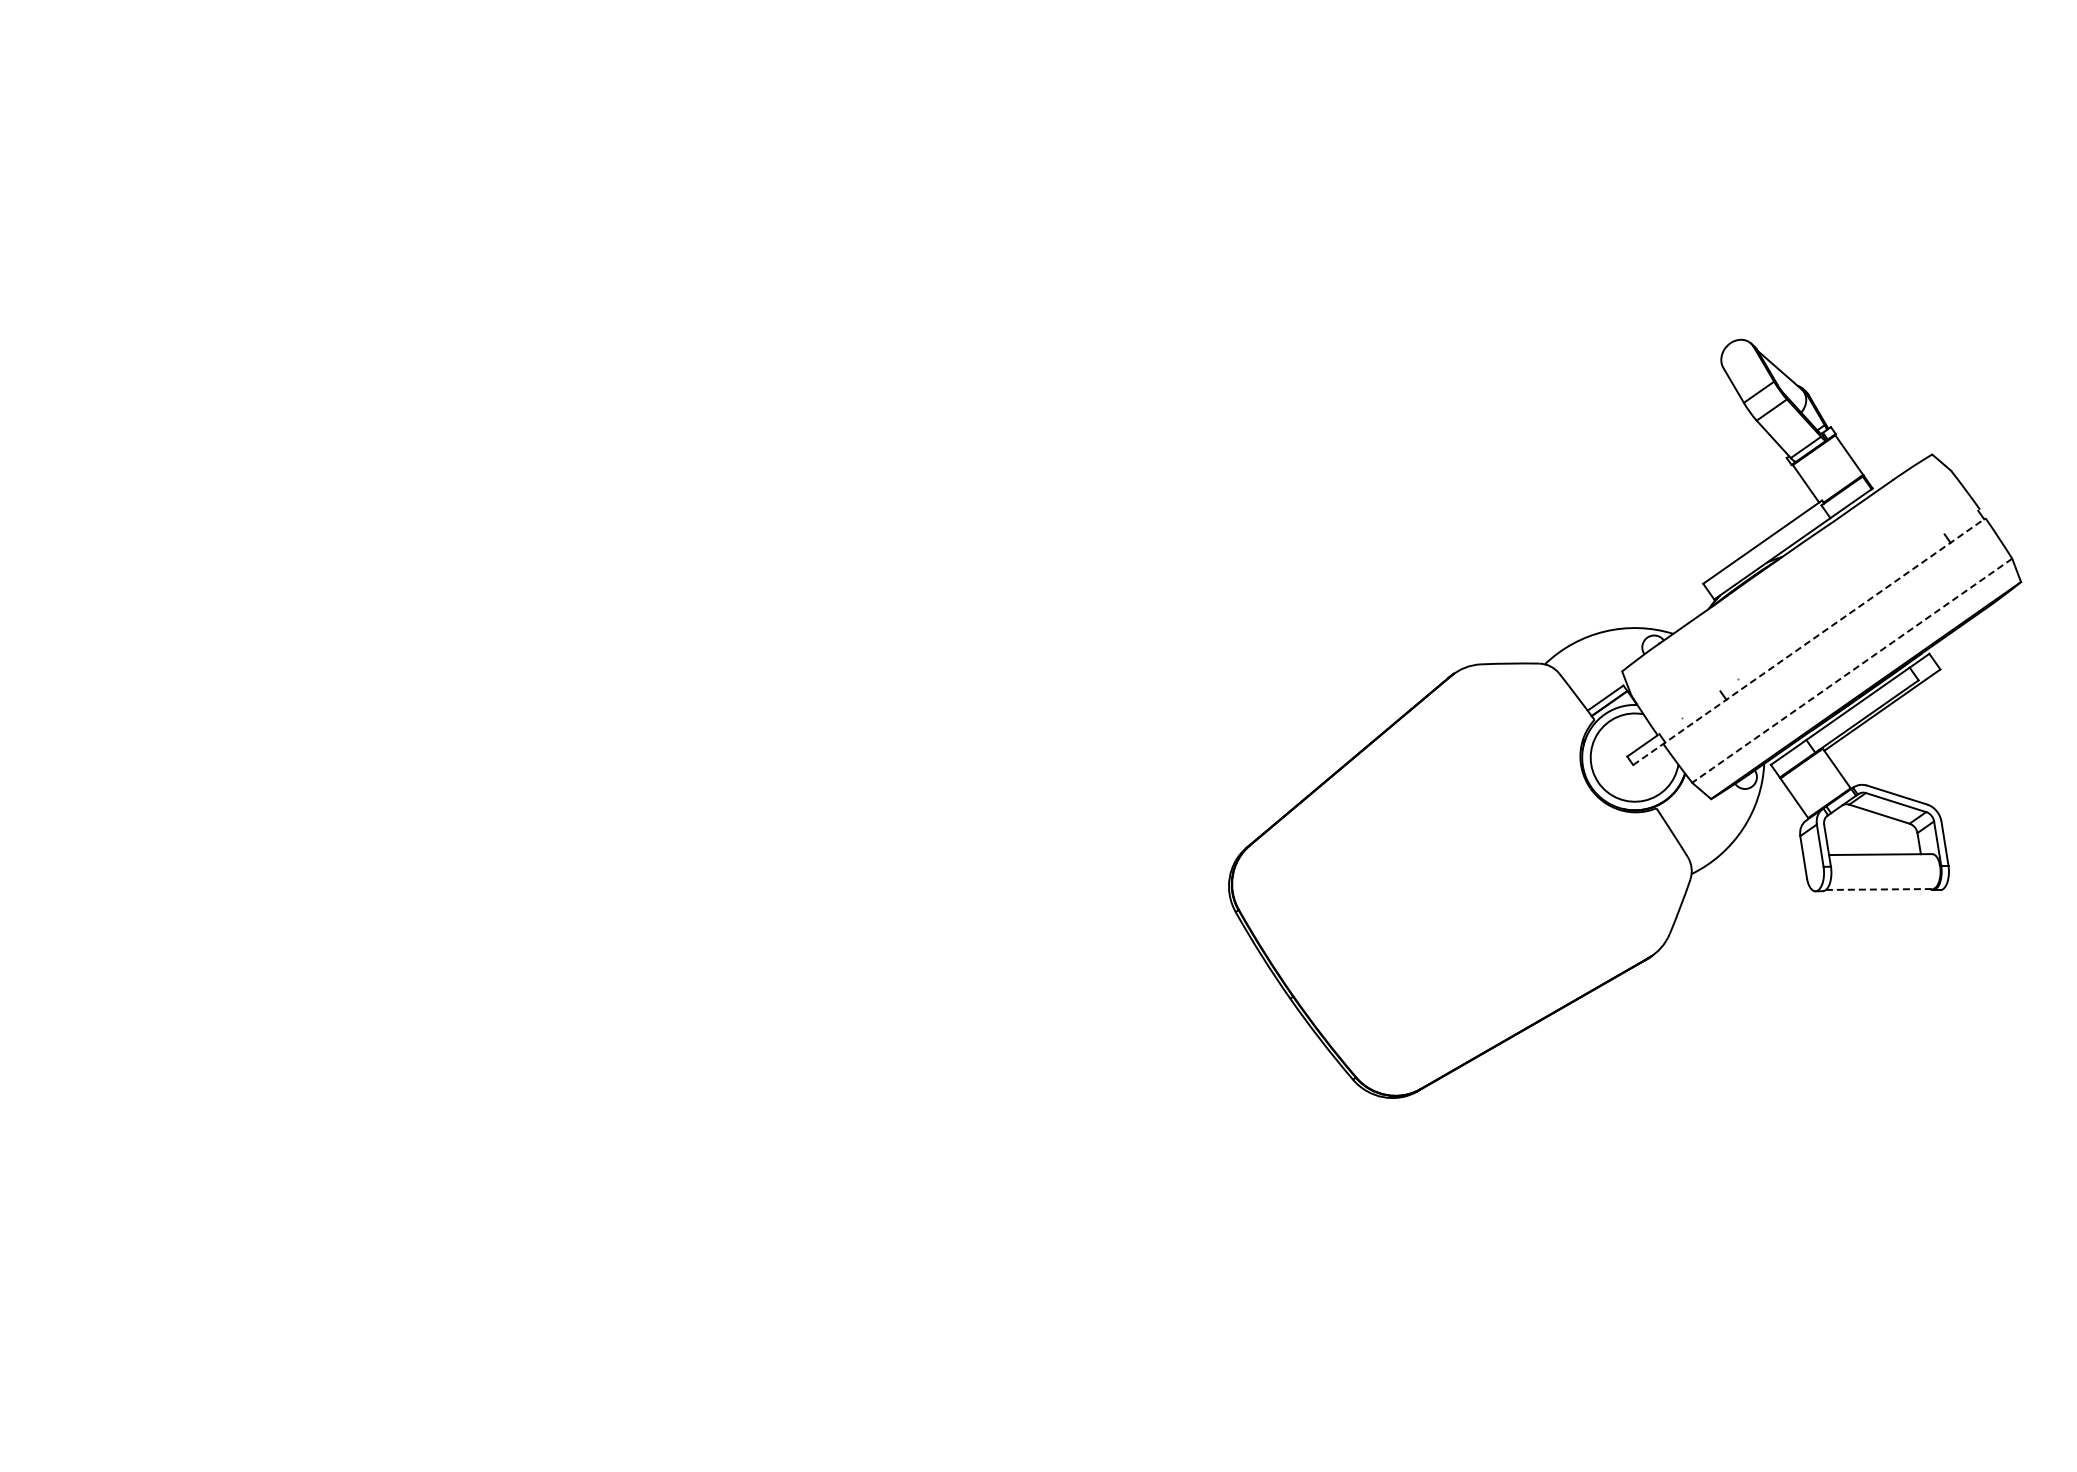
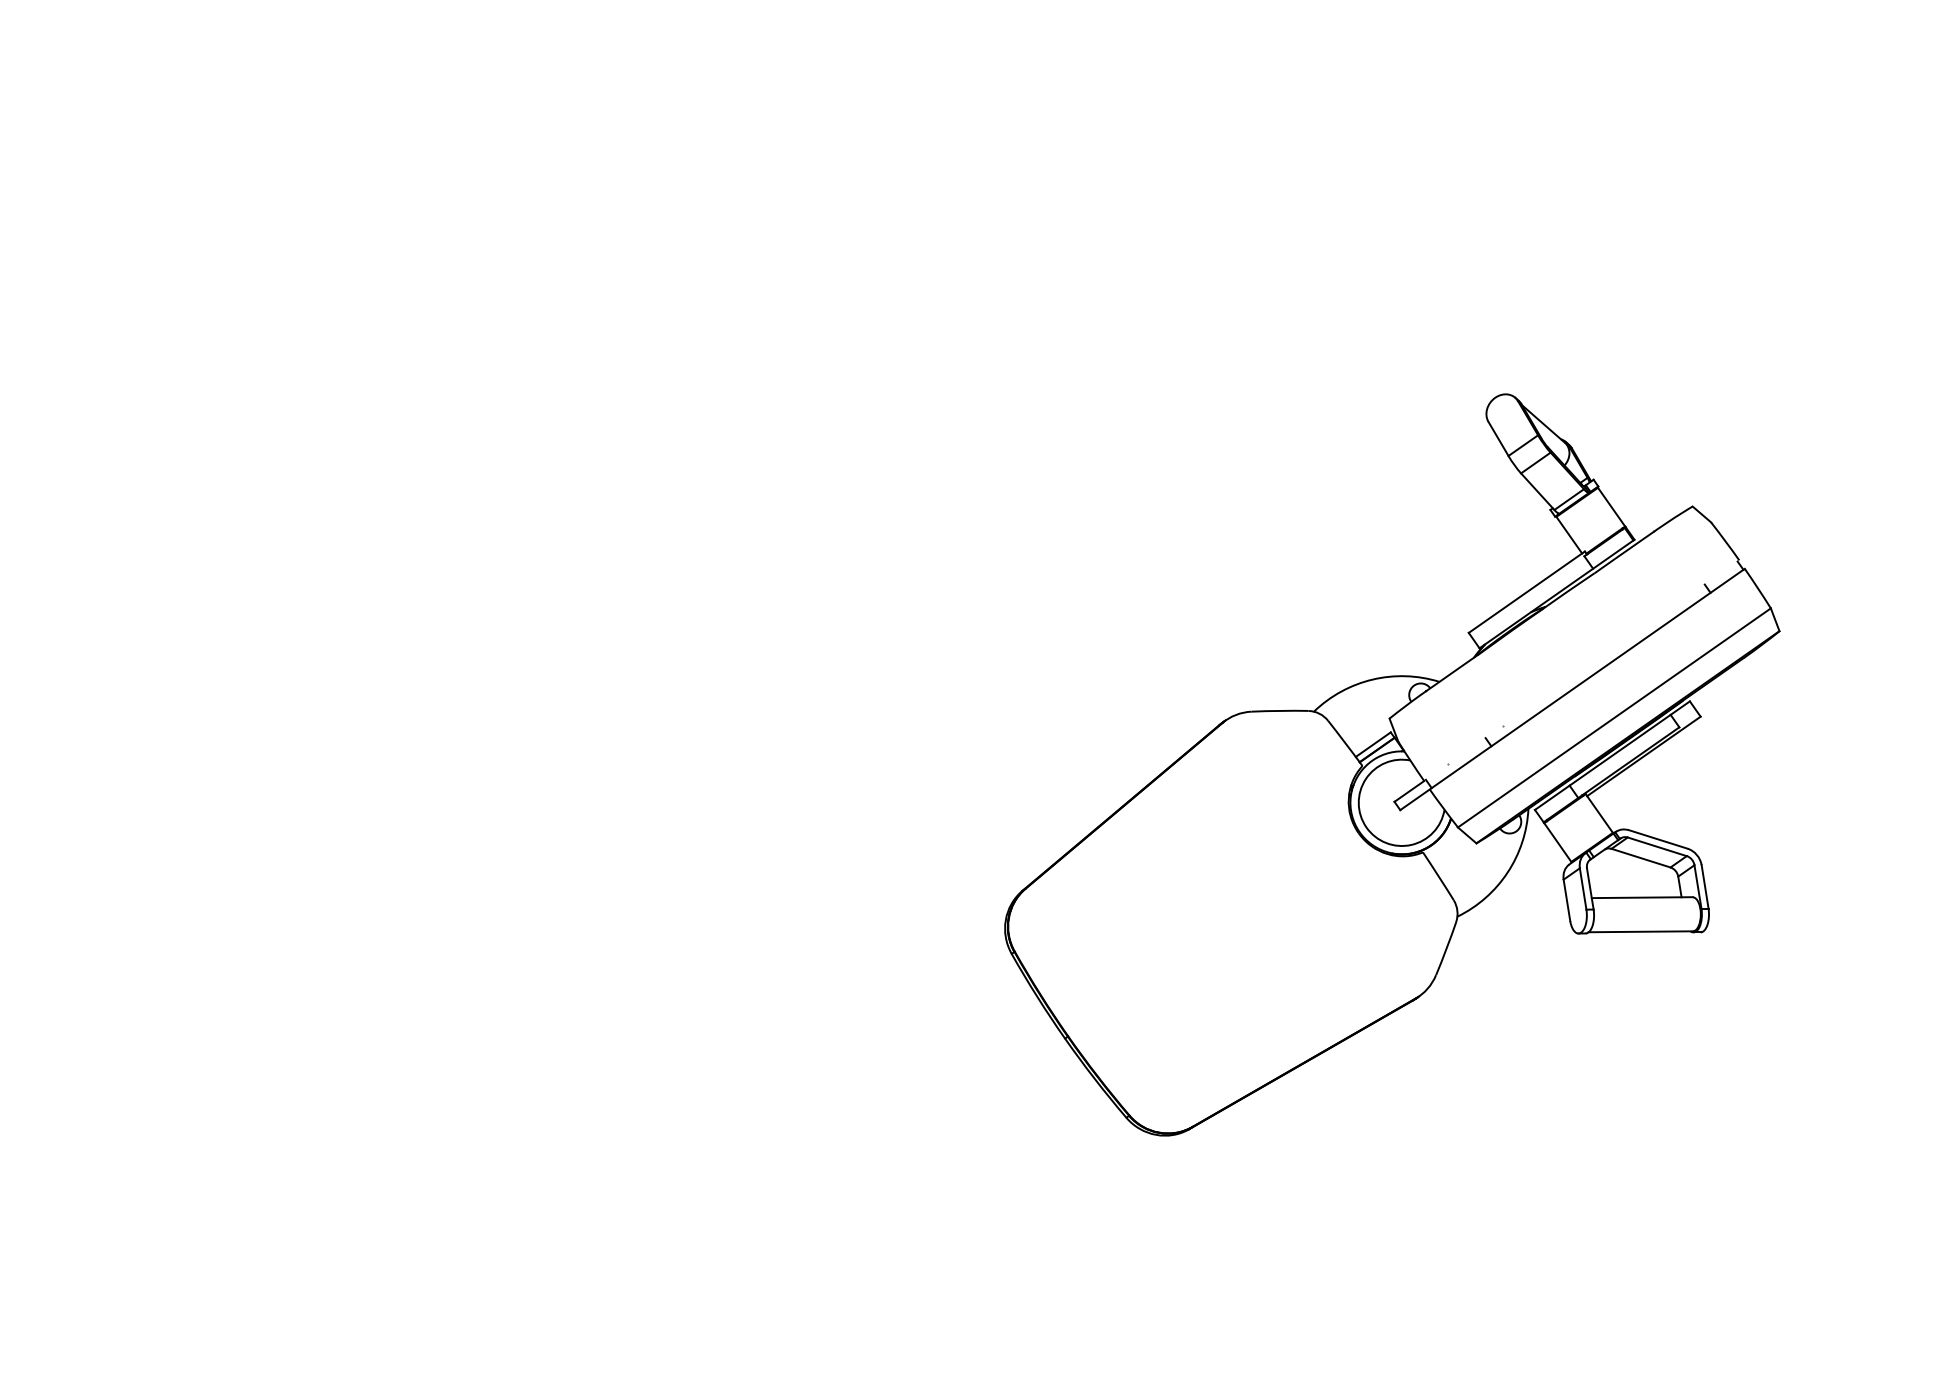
line: (1809, 641) -> (1572, 689), dashed -> solid
line: (1851, 671) -> (1613, 718), dashed -> solid
line: (1879, 889) -> (1641, 931), dashed -> solid

